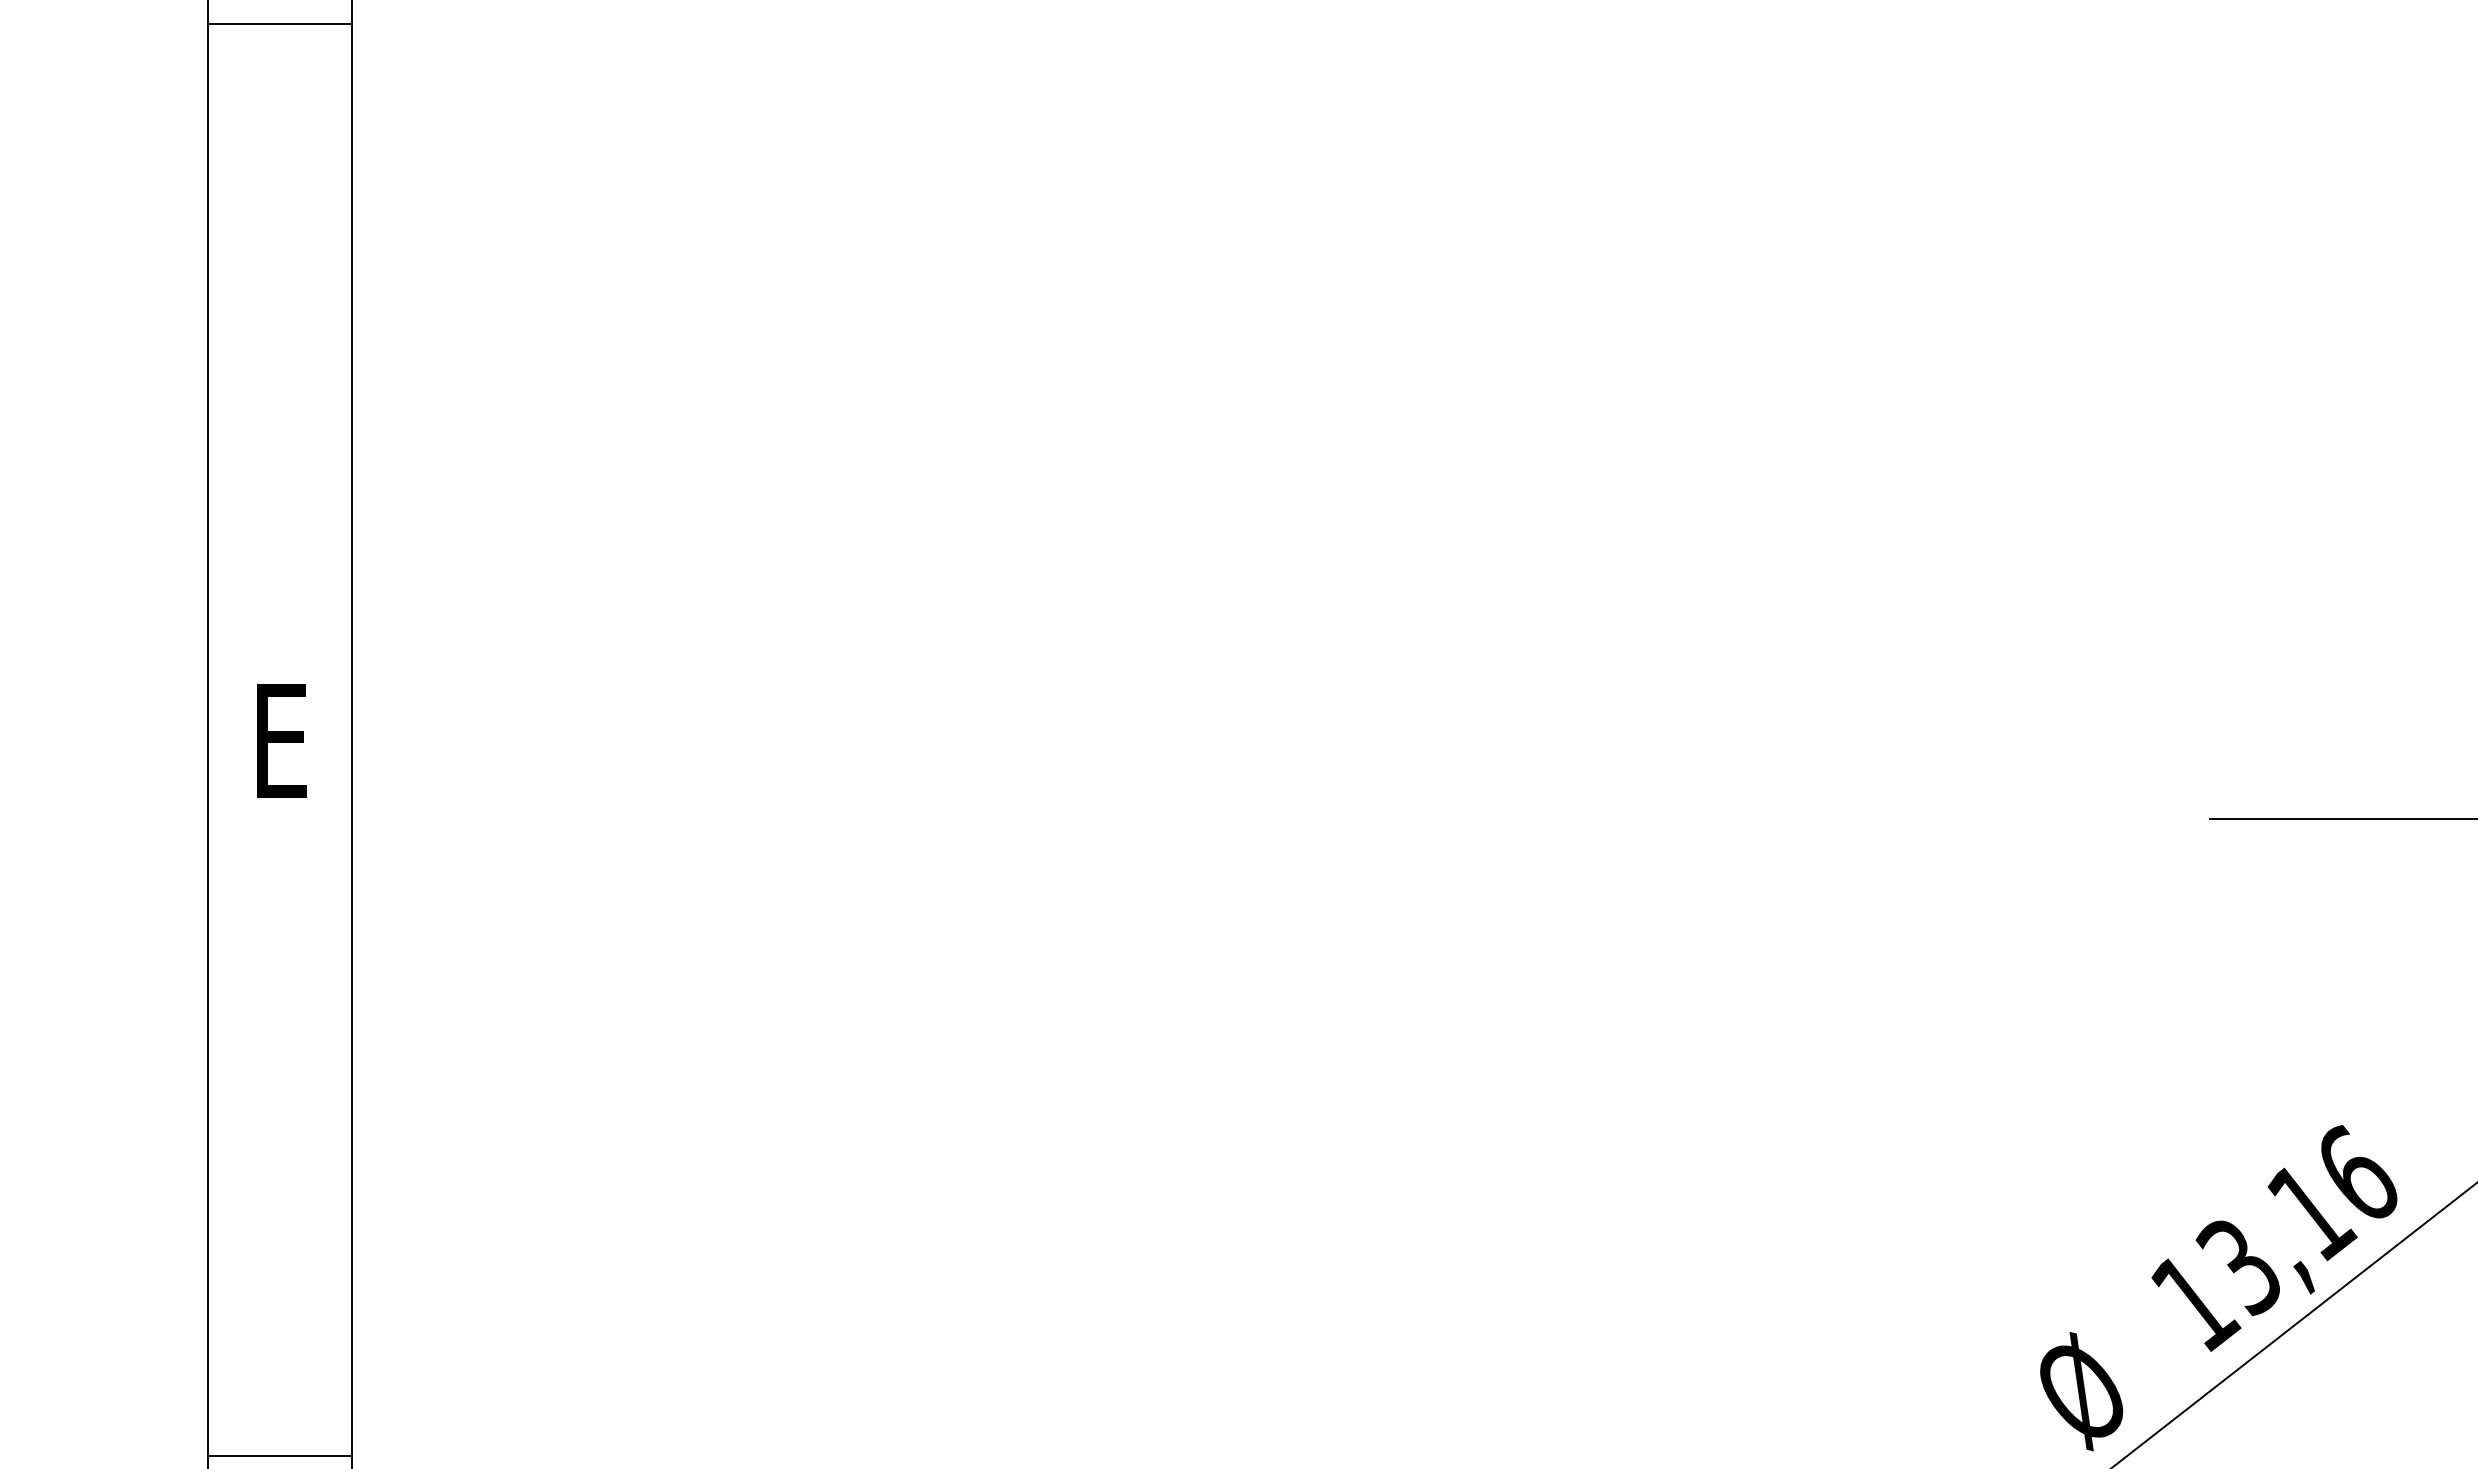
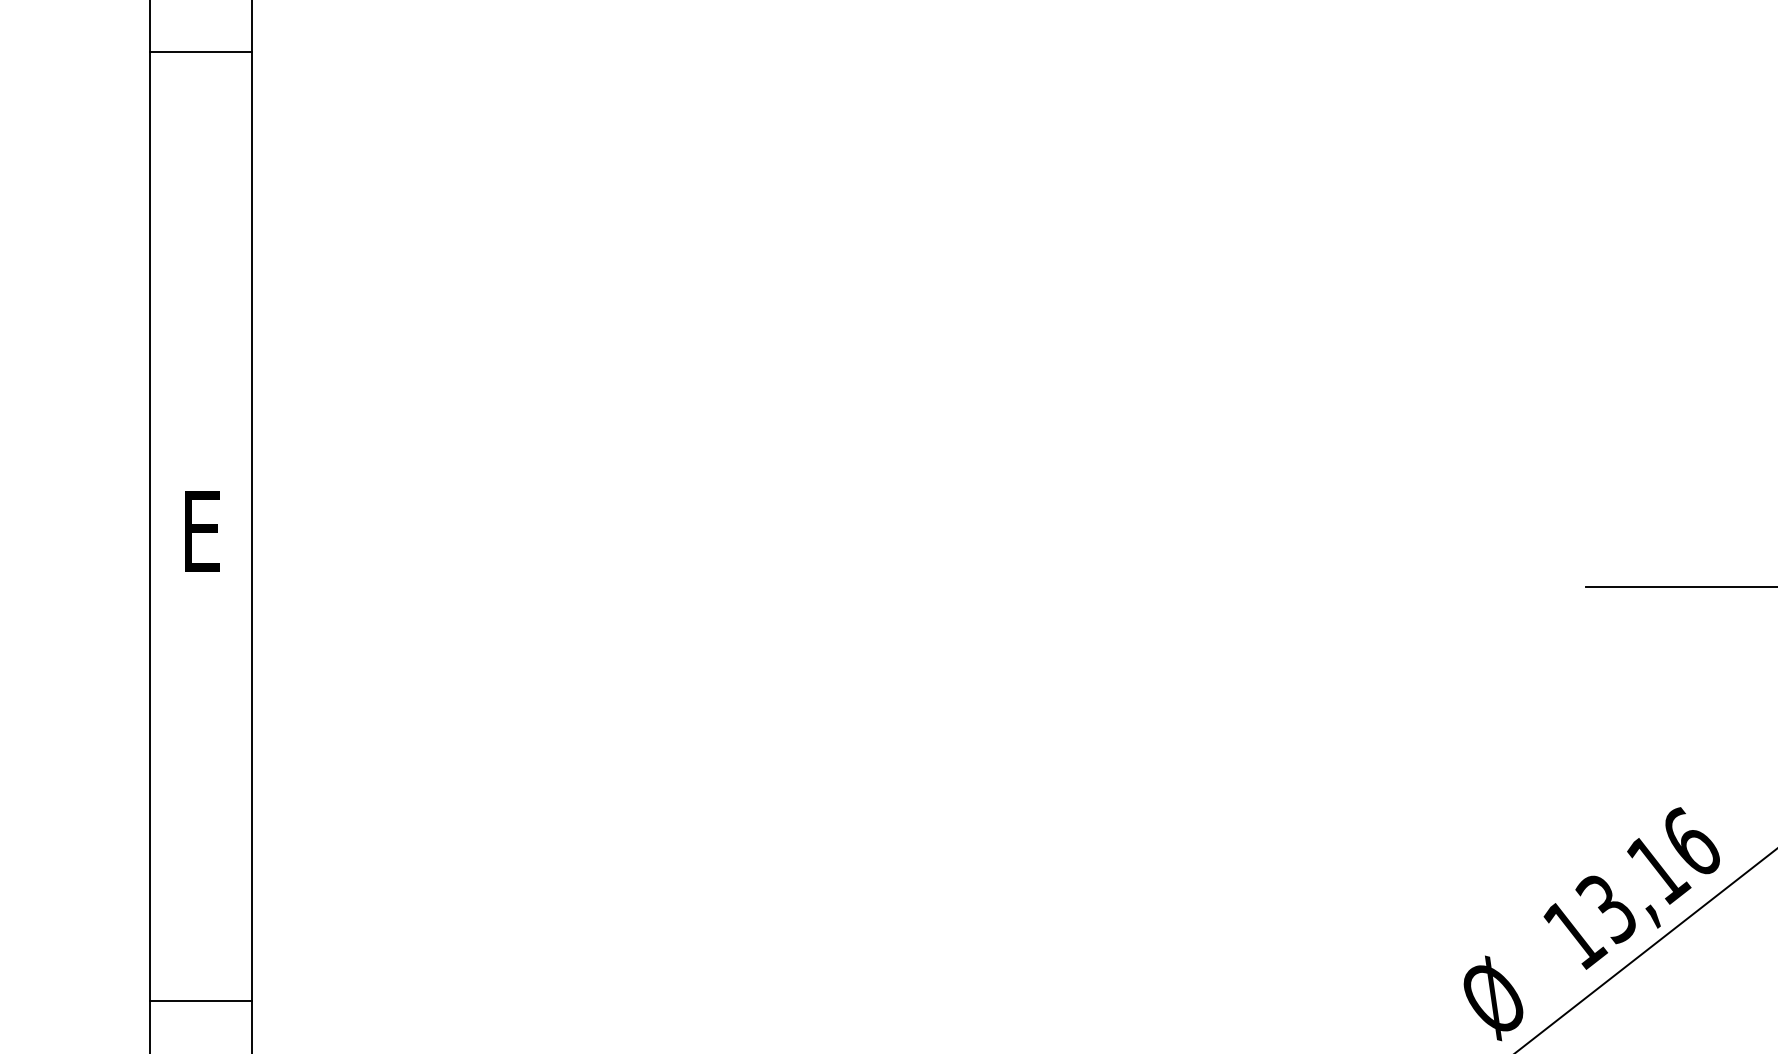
line: (279, 24) -> (200, 52), moved
line: (279, 1456) -> (200, 1001), moved

